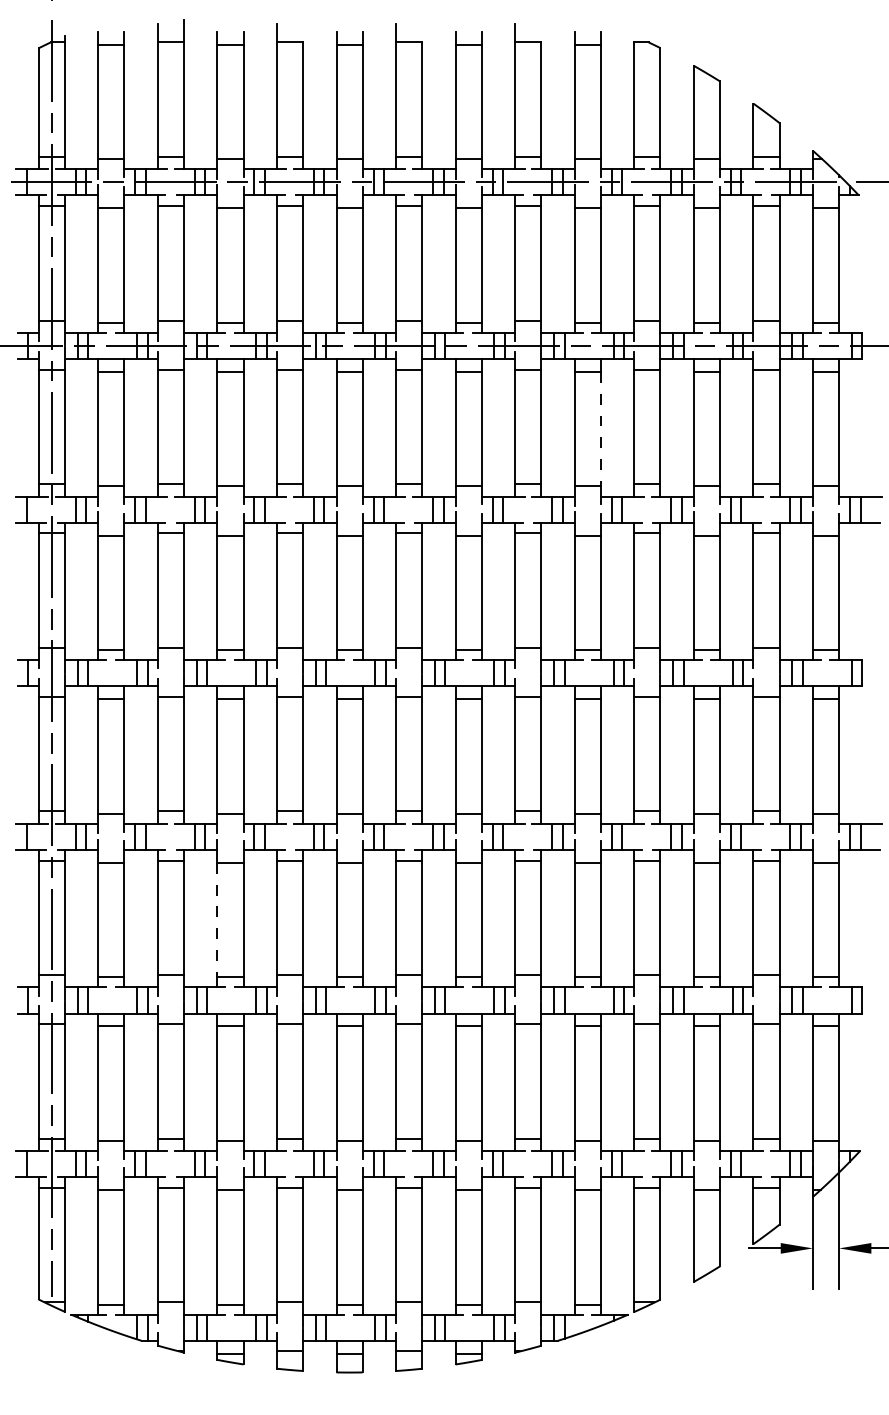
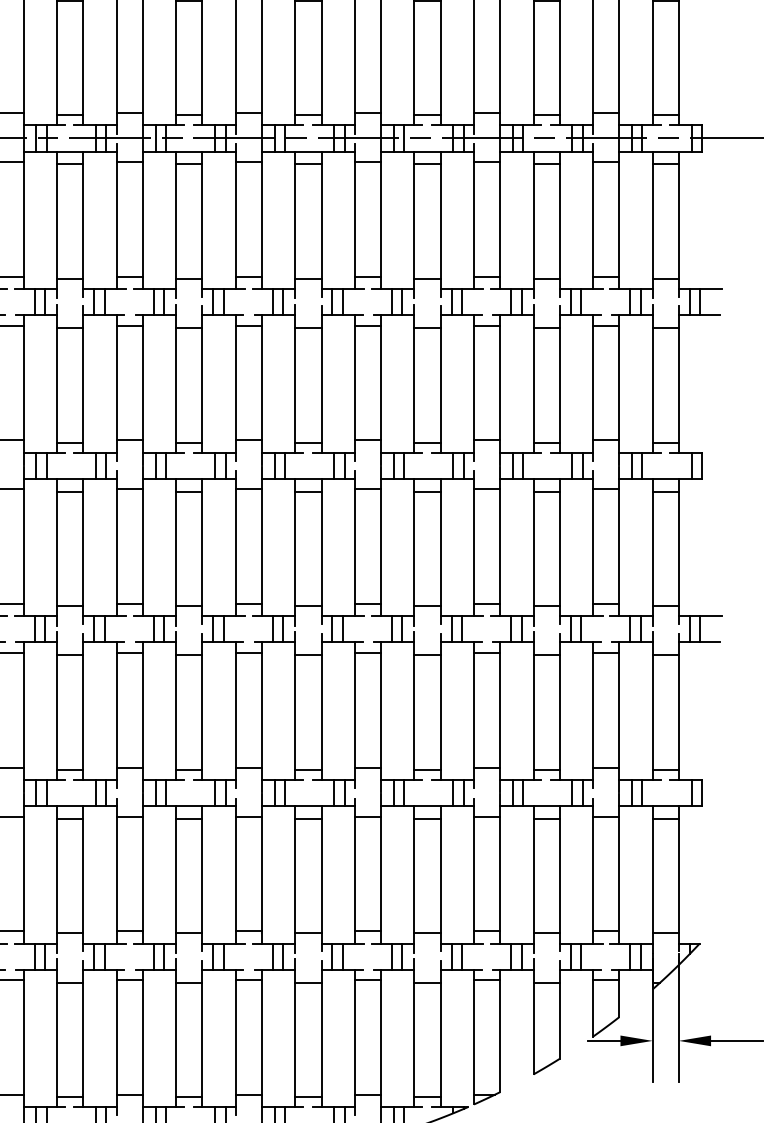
line: (600, 429) -> (440, 222), dashed -> solid
line: (217, 920) -> (57, 713), dashed -> solid

